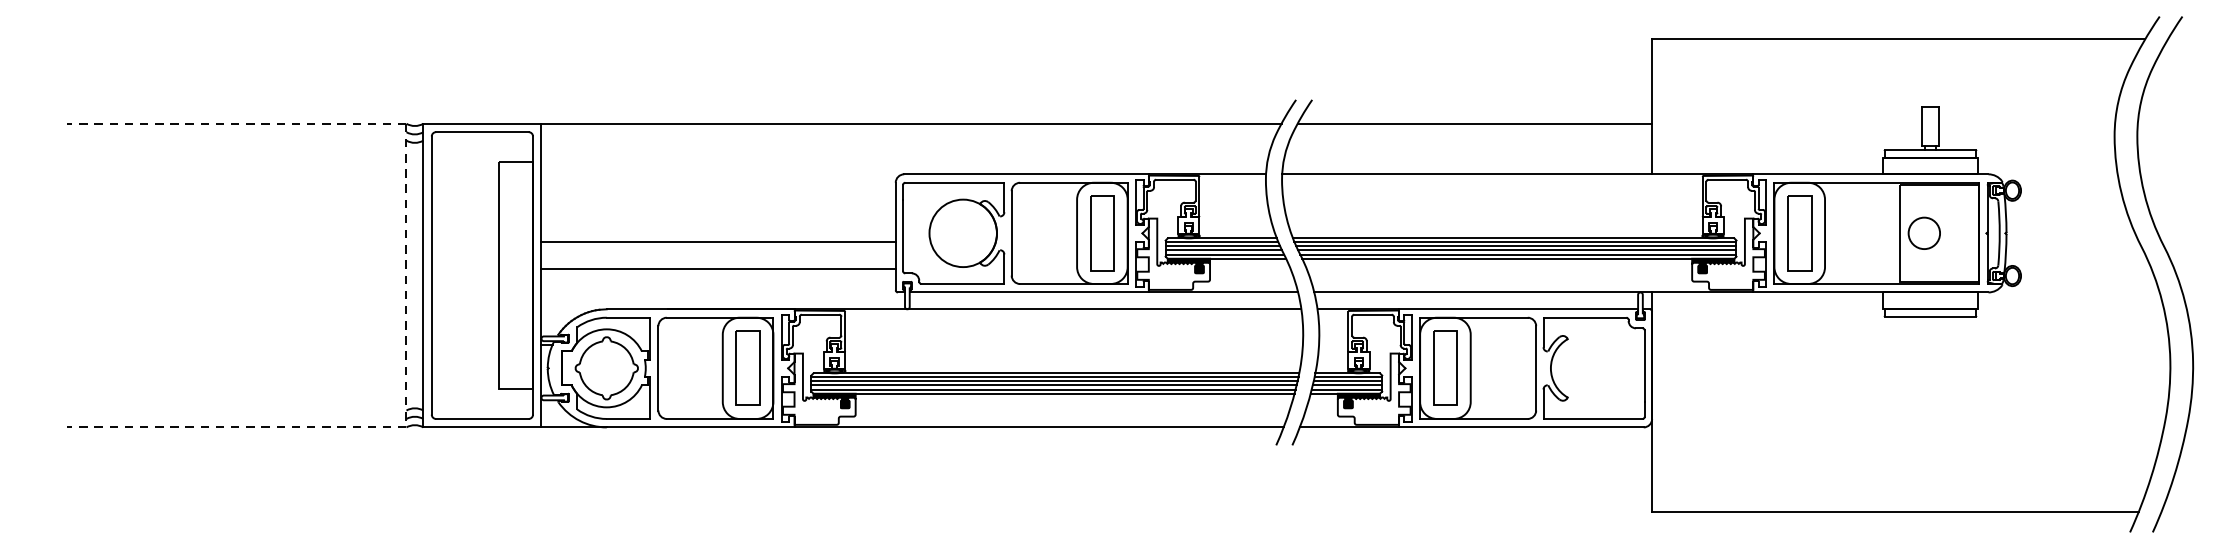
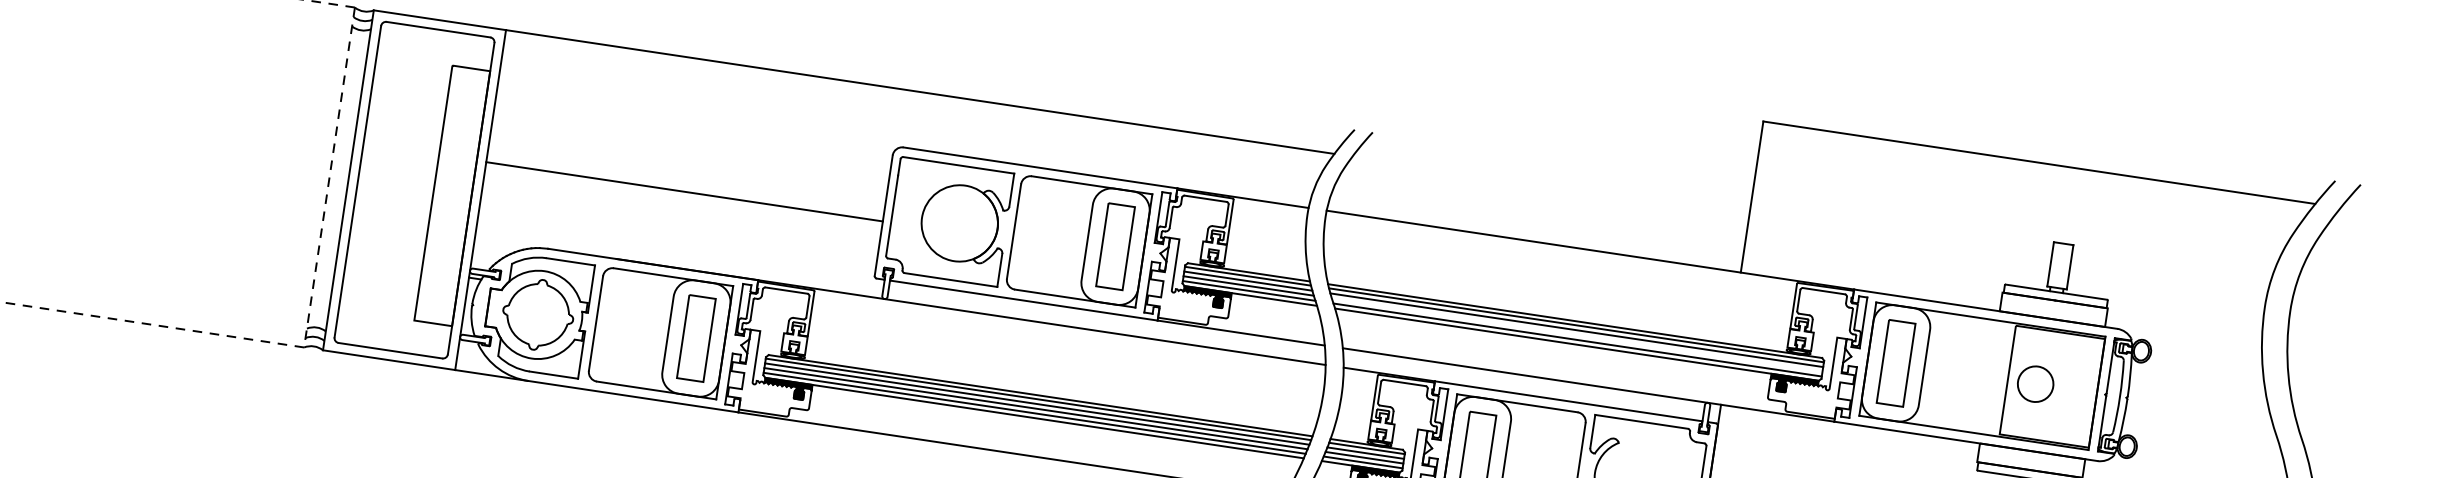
line: (1474, 123) -> (1550, 185), removed
line: (1517, 250) -> (1577, 335), removed
line: (718, 268) -> (679, 221), removed

